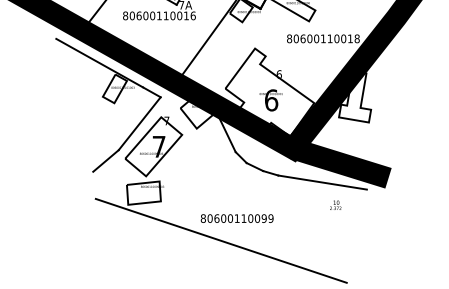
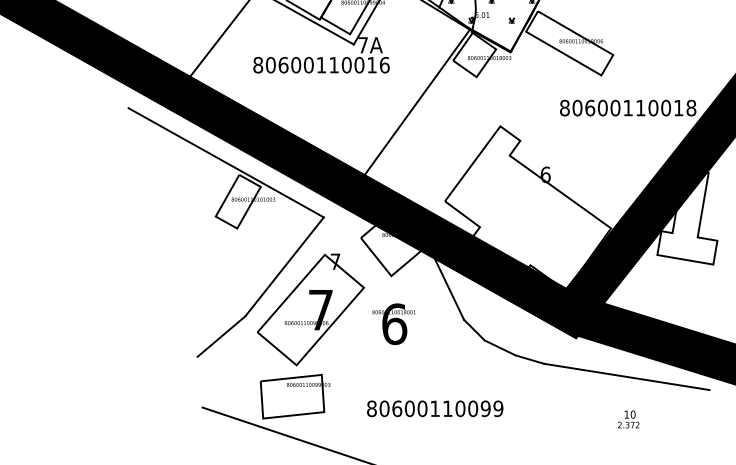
text: (270, 100) -> (392, 324), moved
text: (335, 204) -> (628, 417), moved
text: (236, 218) -> (433, 408), moved

